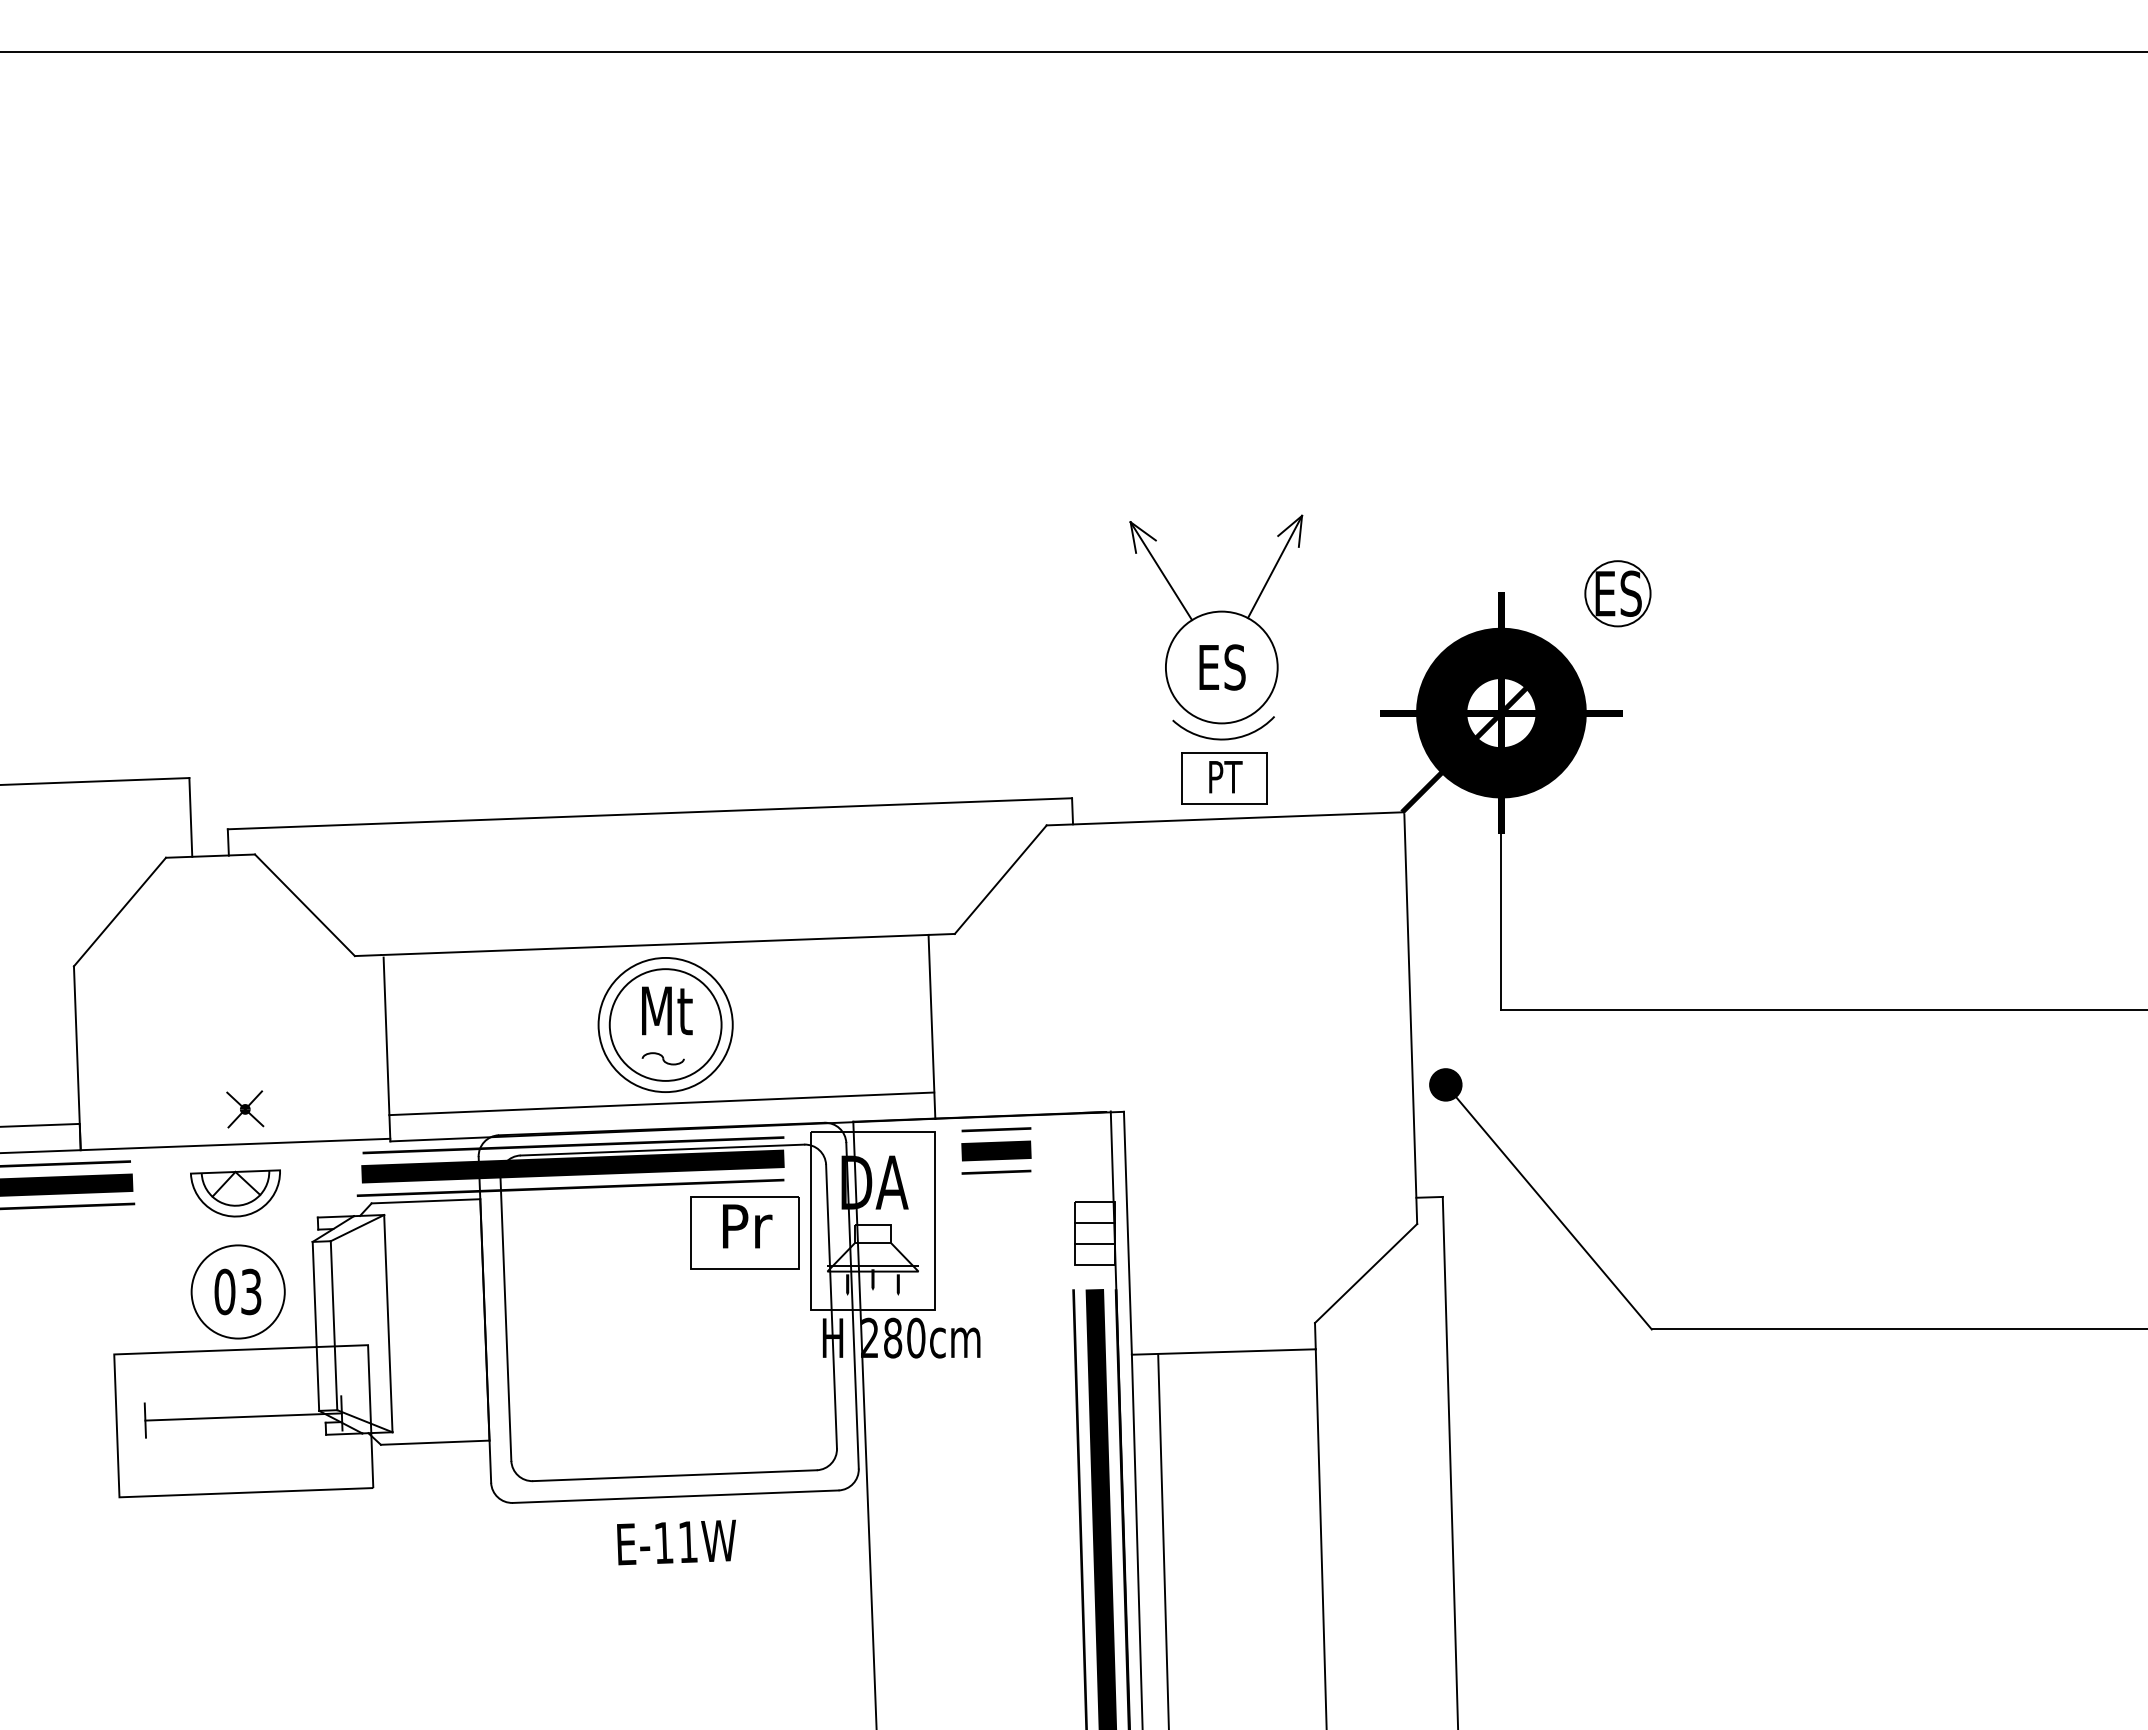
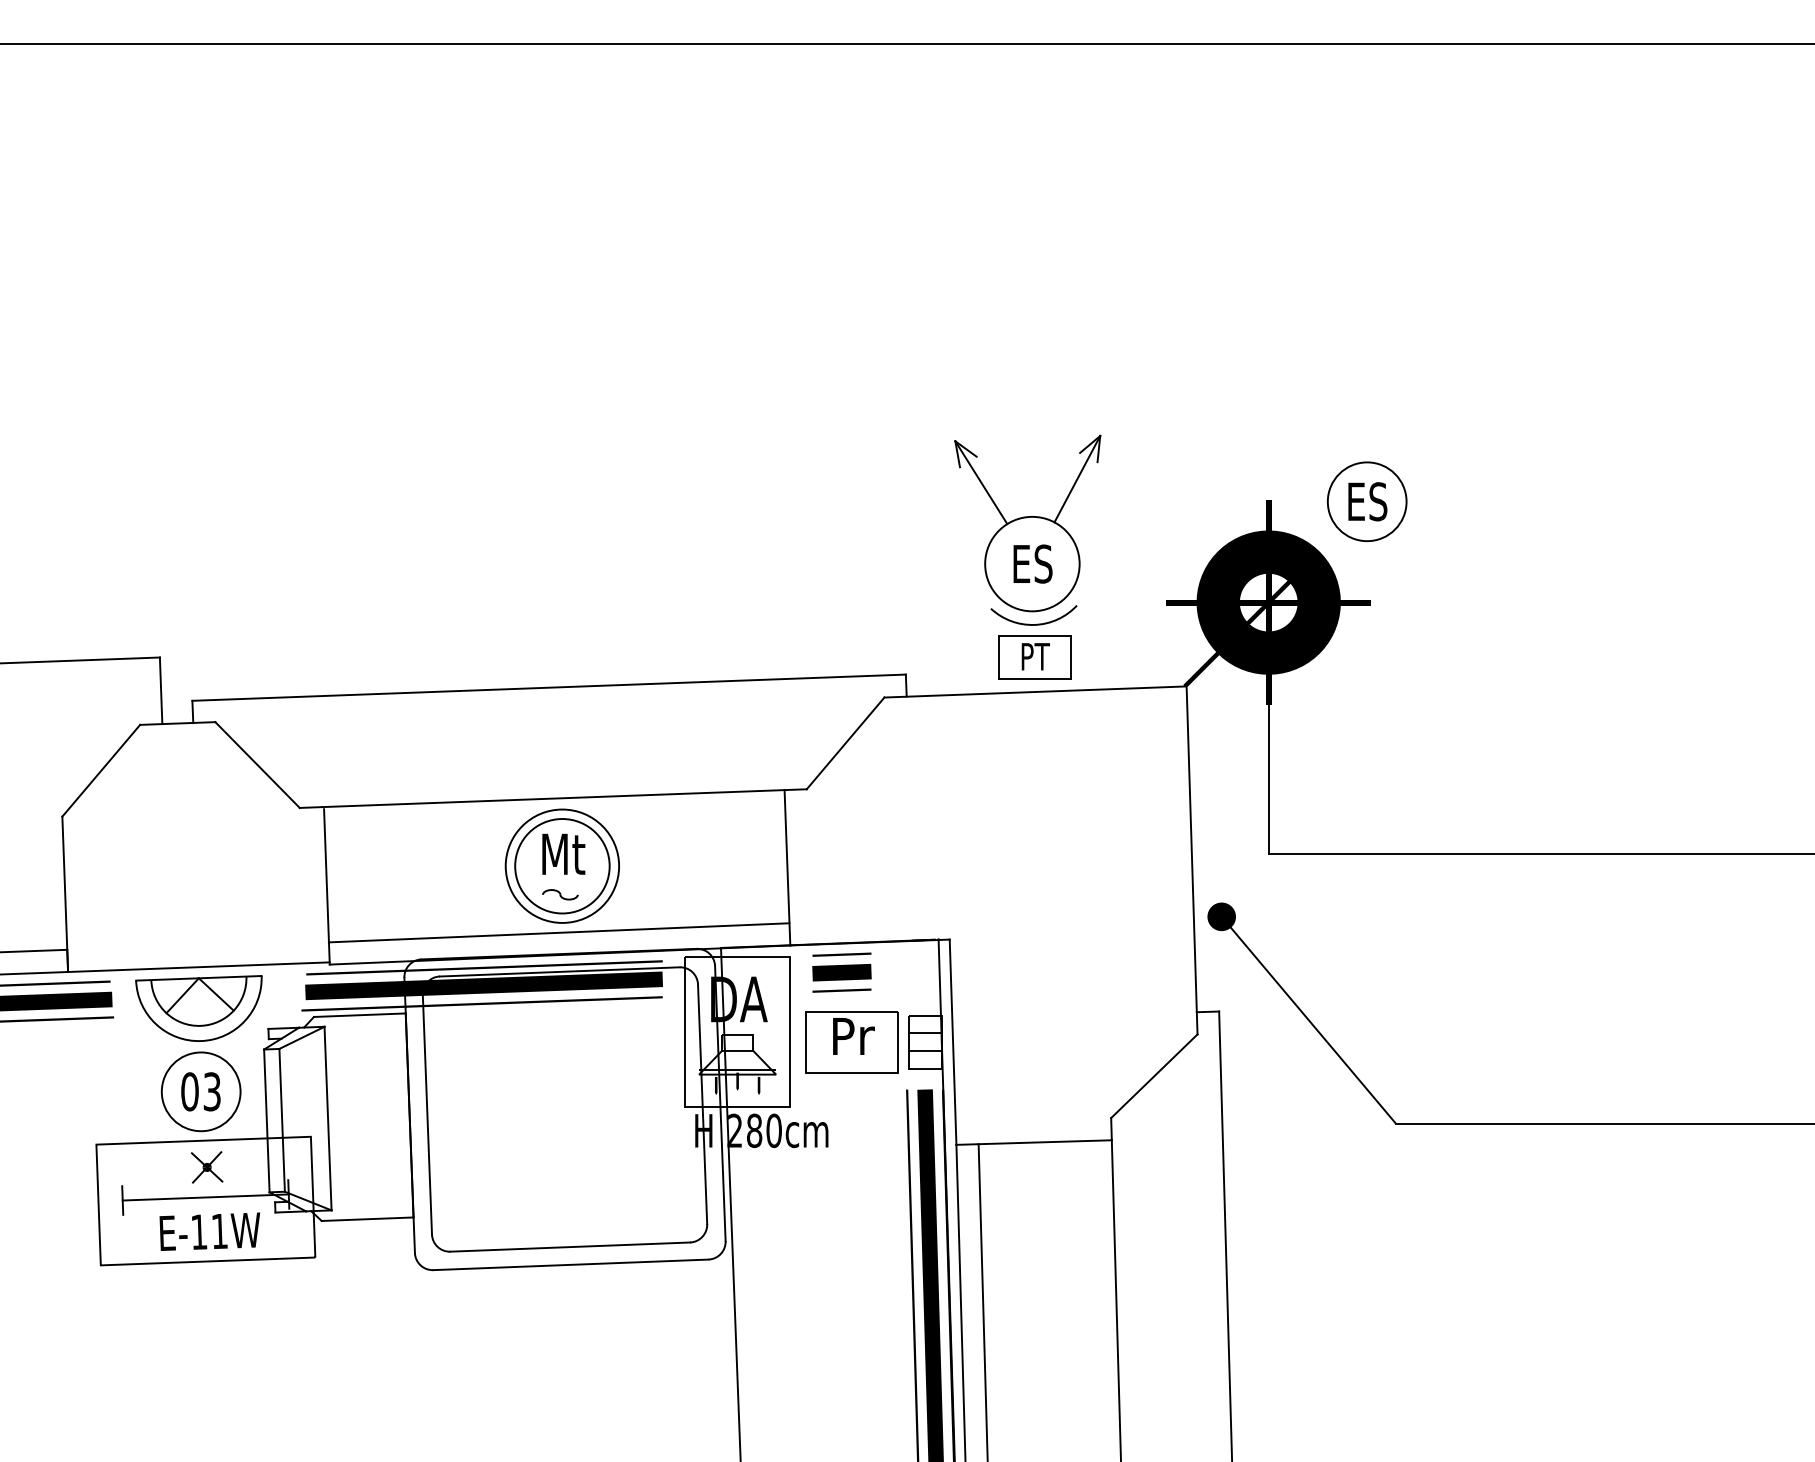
circle: (1617, 593) -> (1366, 501), size x1.43
part: (245, 1109) -> (207, 1167), moved
part: (235, 1193) -> (198, 1008), size x1.67
part: (744, 1232) -> (851, 1041), moved
text: (676, 1542) -> (209, 1231), moved

